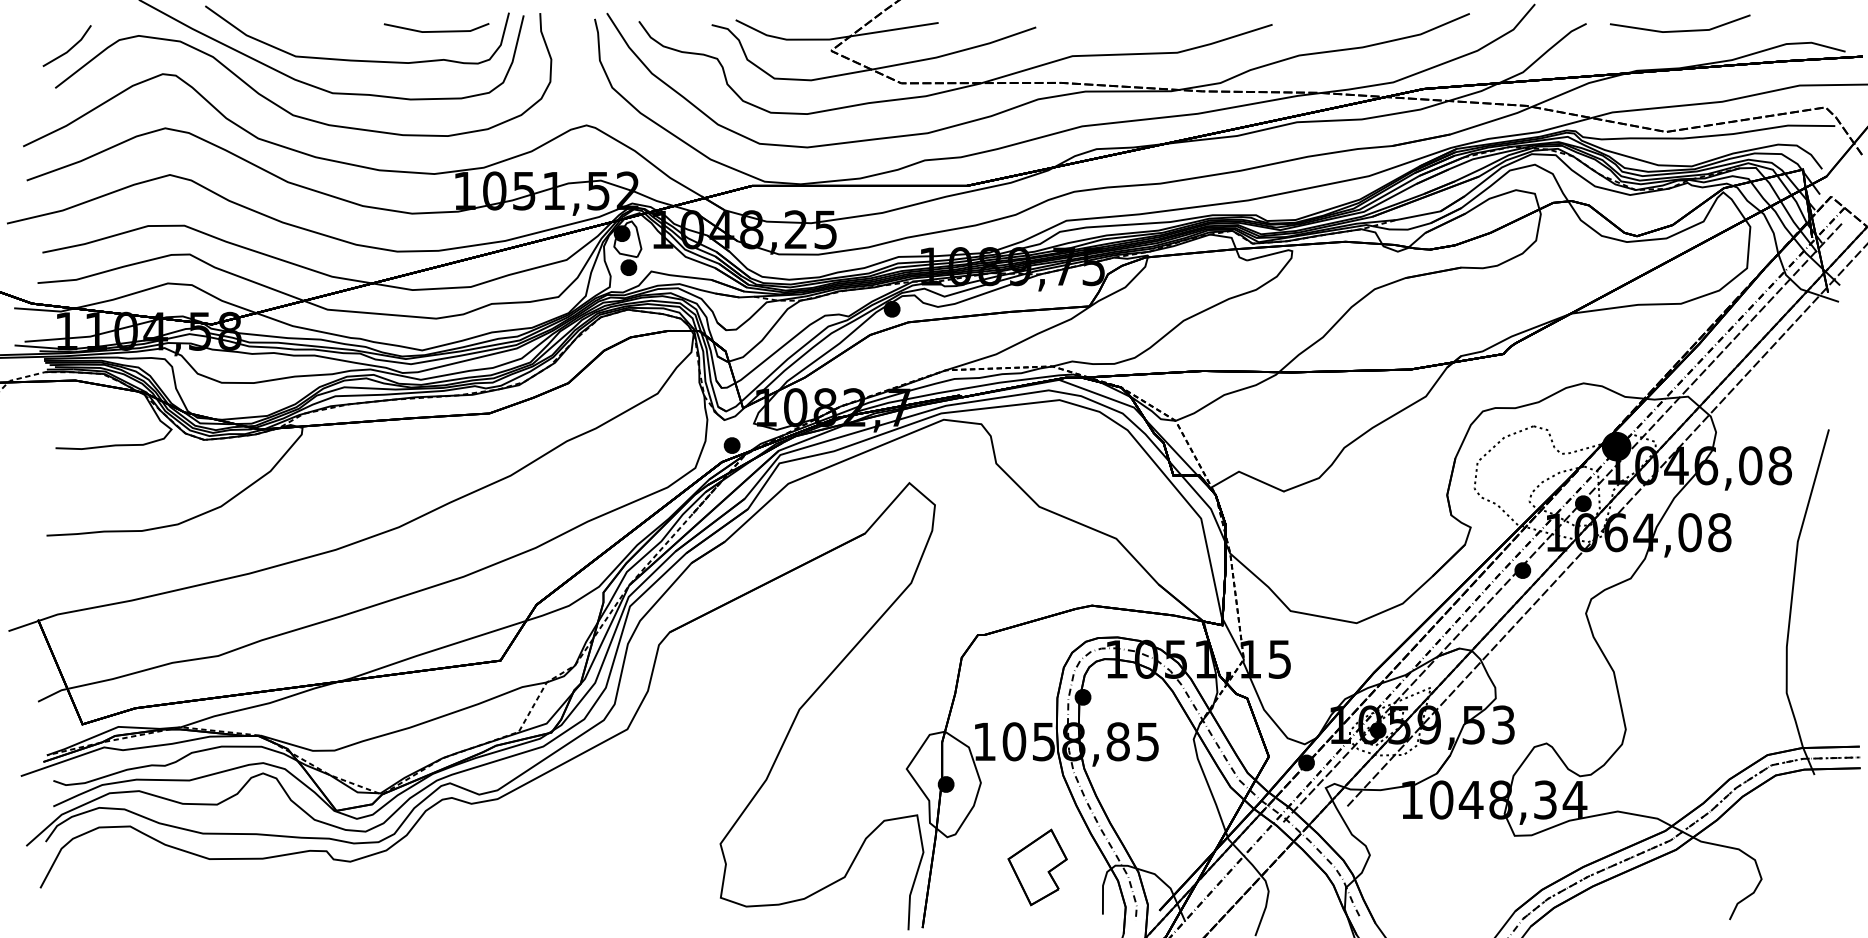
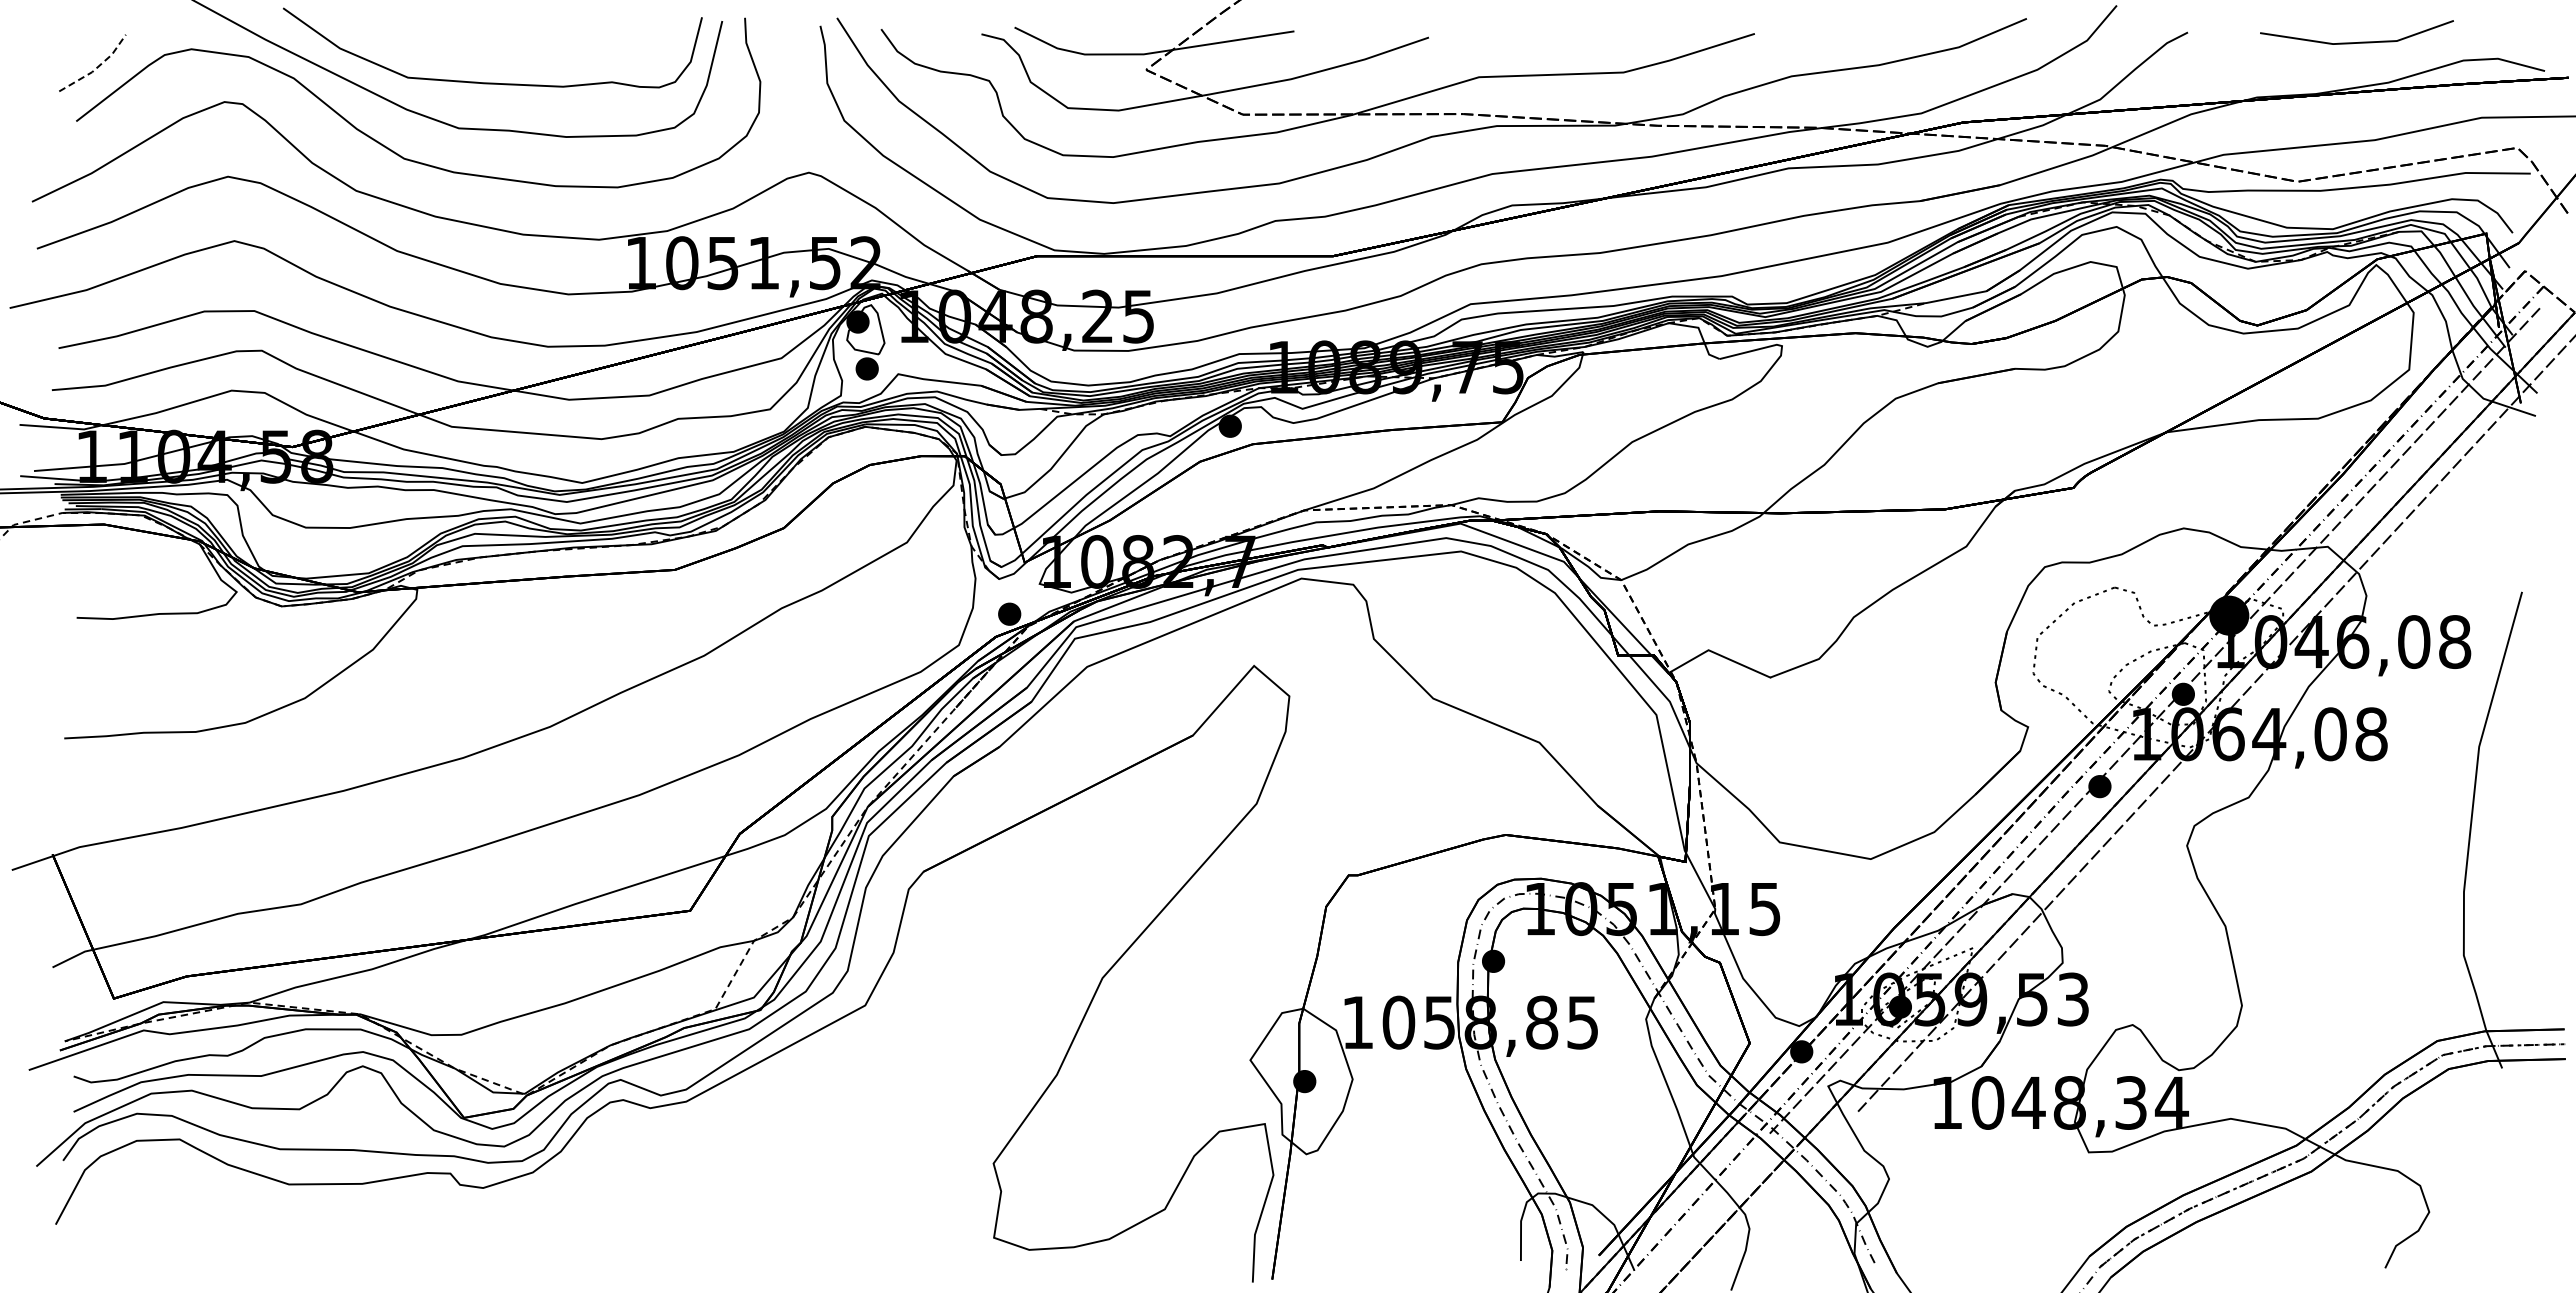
line: (436, 30) -> (601, 42), removed
line: (1682, 30) -> (2359, 41), moved
line: (70, 49) -> (97, 67), solid -> dashed
part: (1037, 867) -> (1430, 1195), removed

